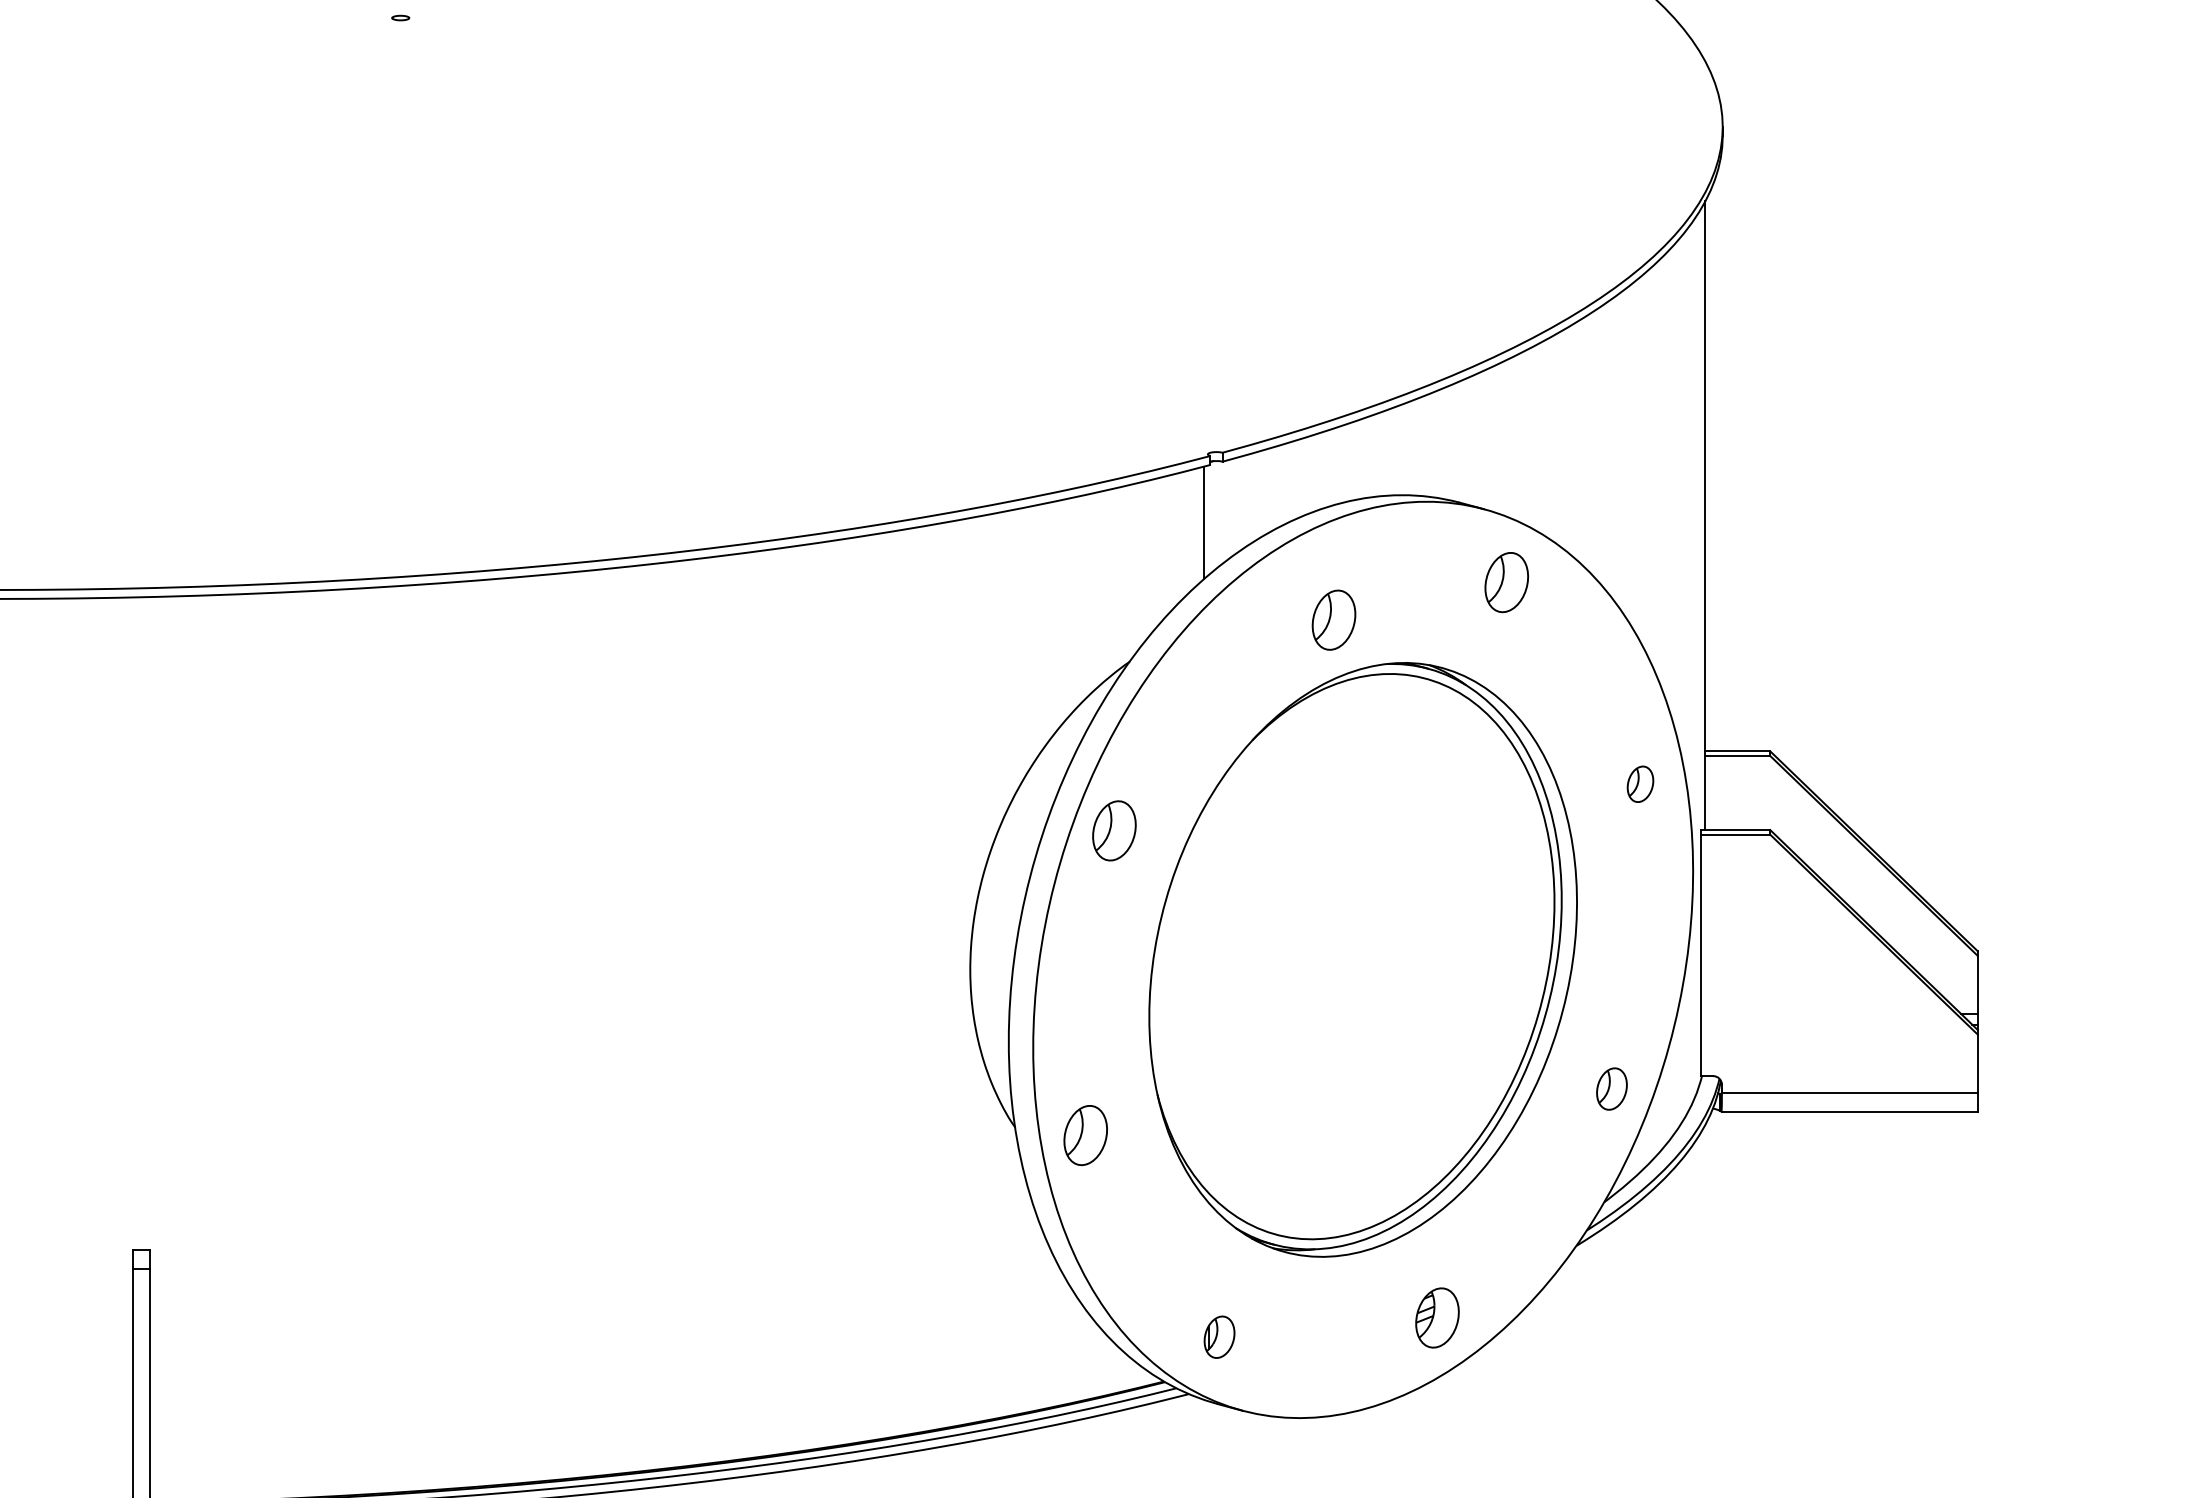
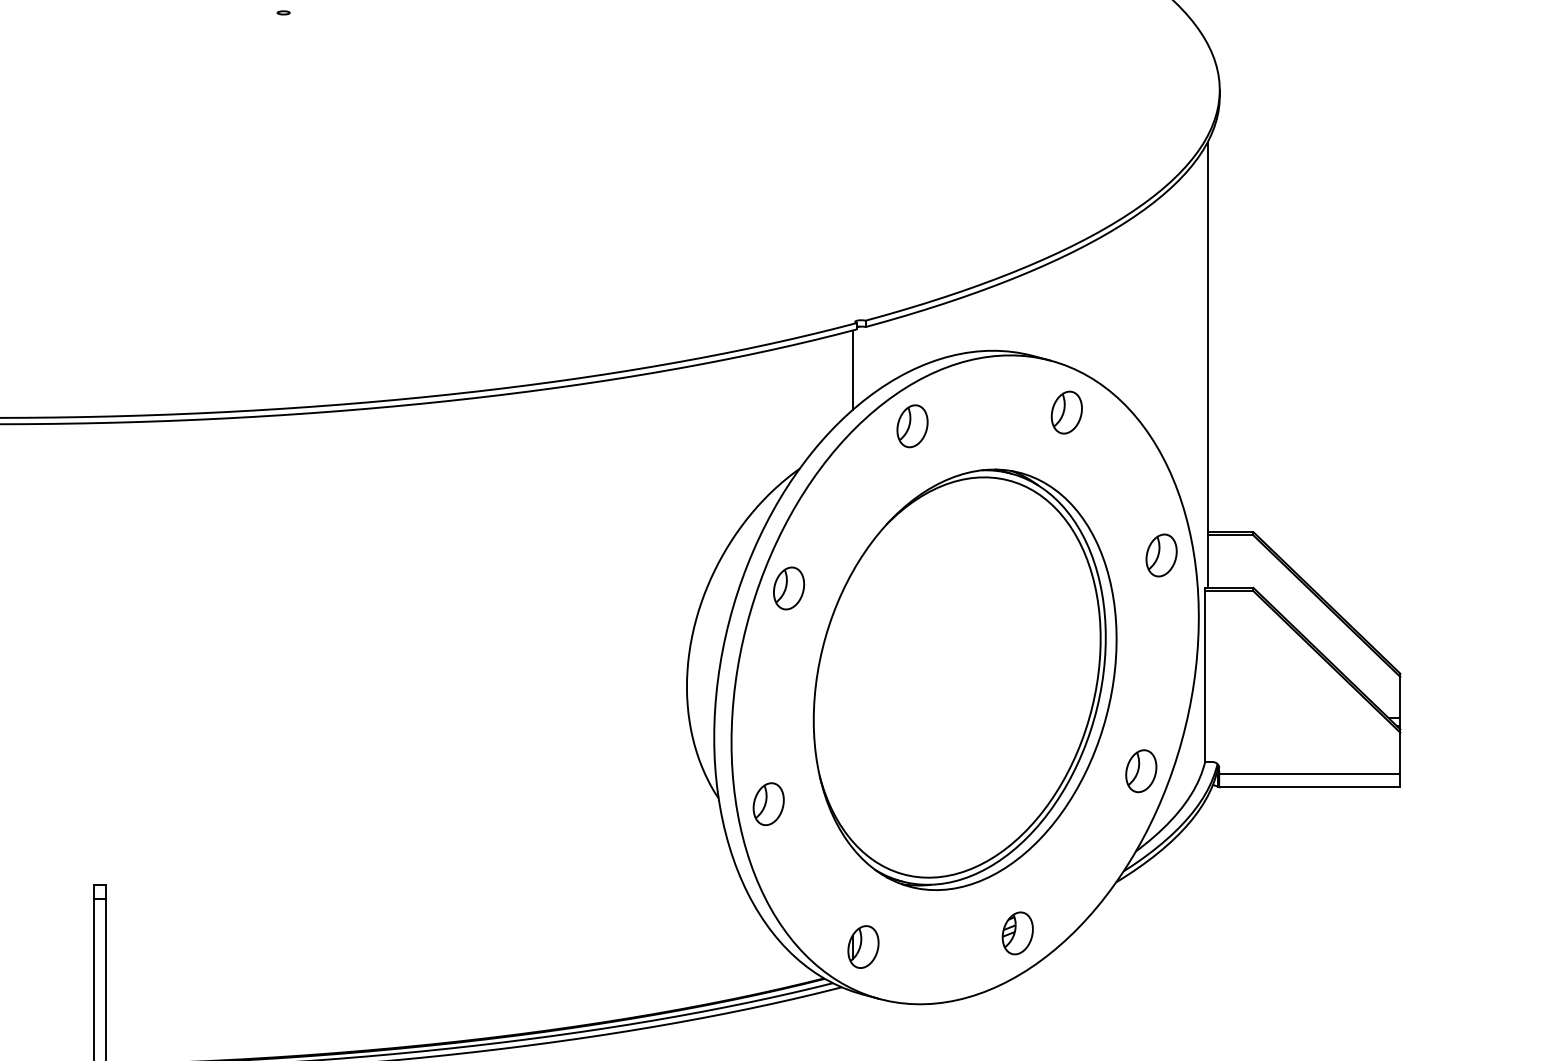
part: (1333, 620) -> (912, 426), moved
part: (1640, 784) -> (1161, 555), size x1.67
part: (1612, 1089) -> (1141, 771), size x1.43
part: (1219, 1336) -> (863, 946), size x1.43

